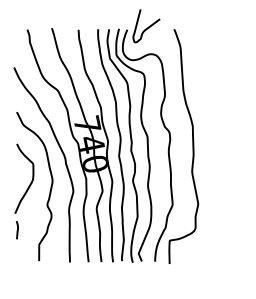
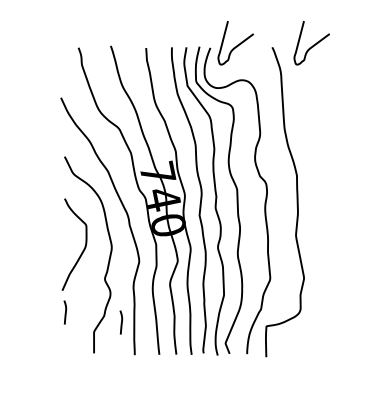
curve: (205, 27) -> (313, 44), added
curve: (59, 237) -> (121, 322), added

